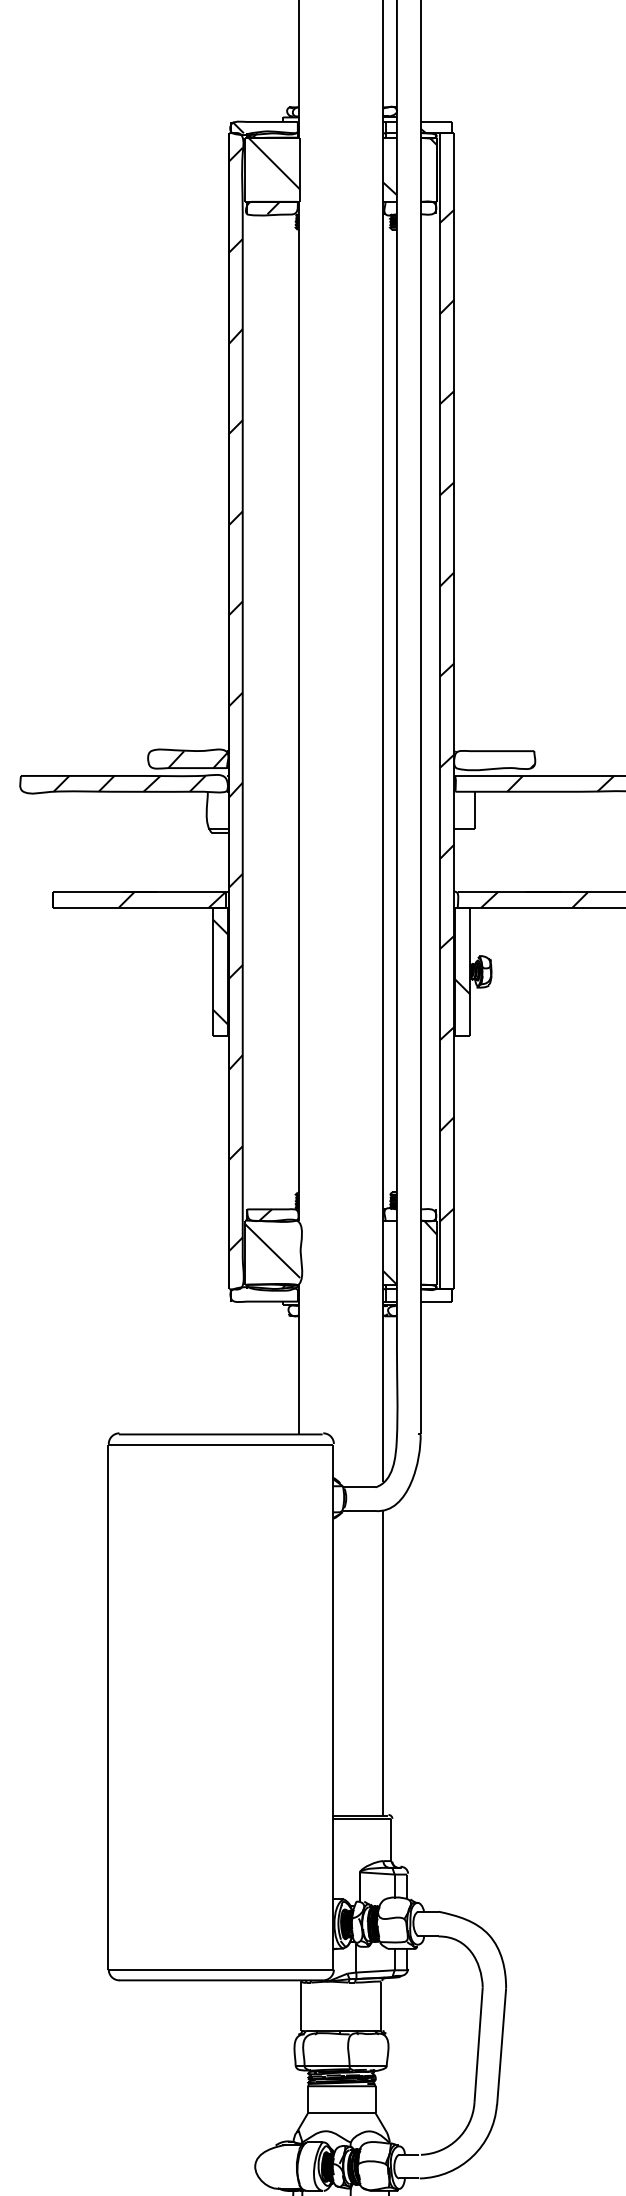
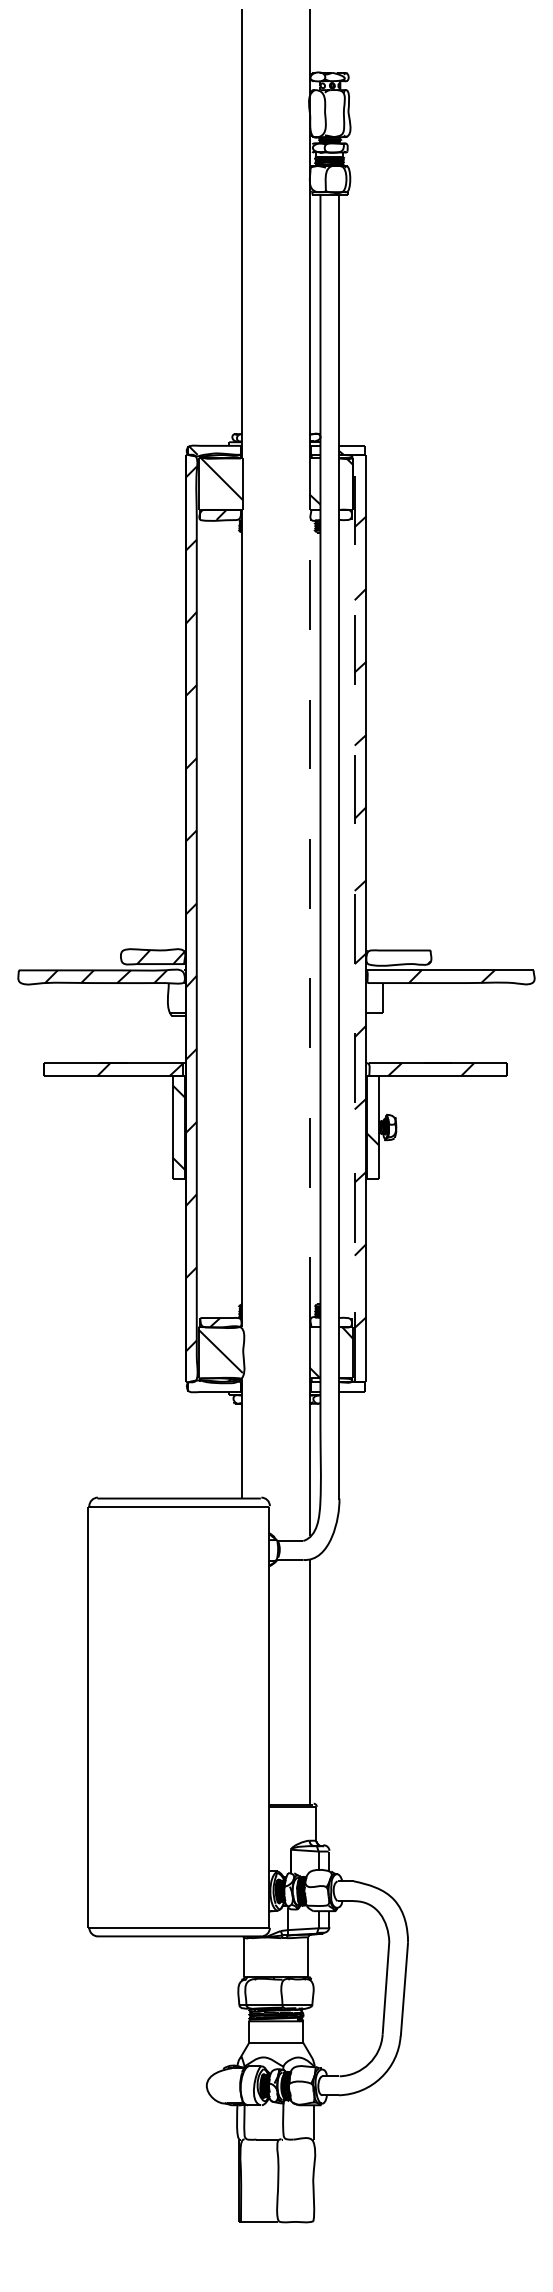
line: (383, 711) -> (309, 918), solid -> dashed
line: (439, 711) -> (354, 918), solid -> dashed

